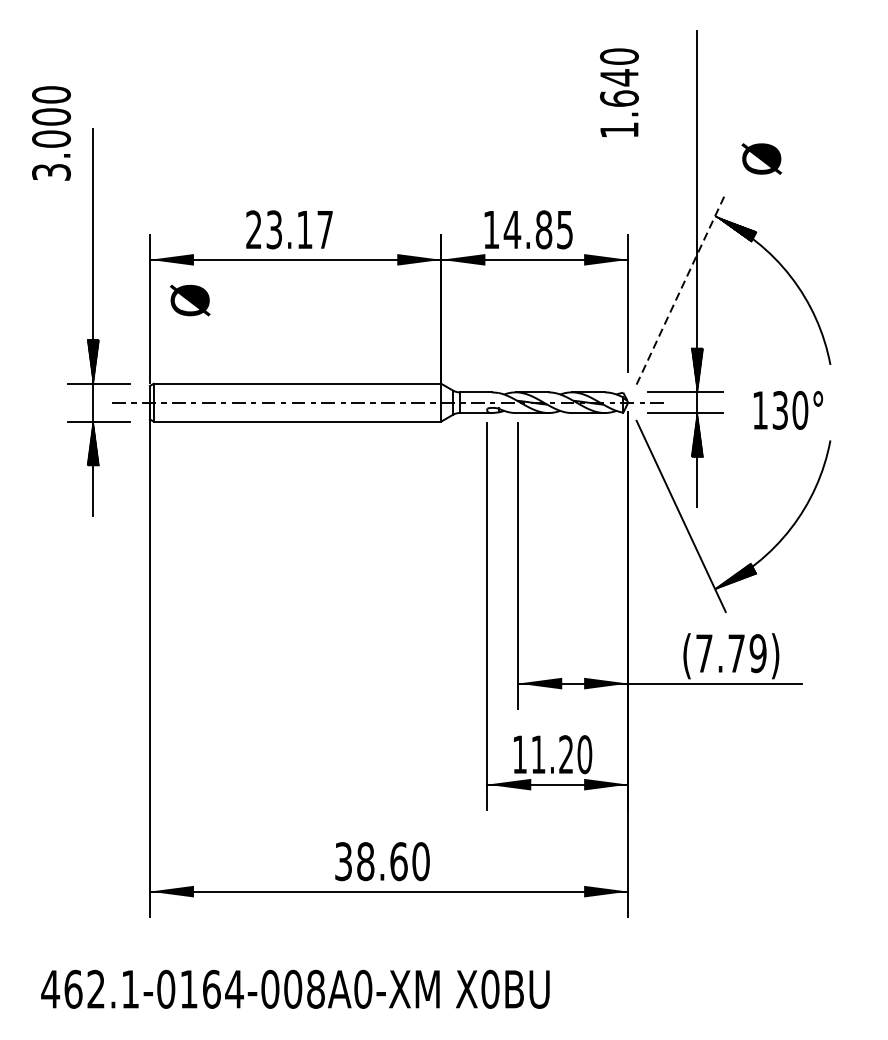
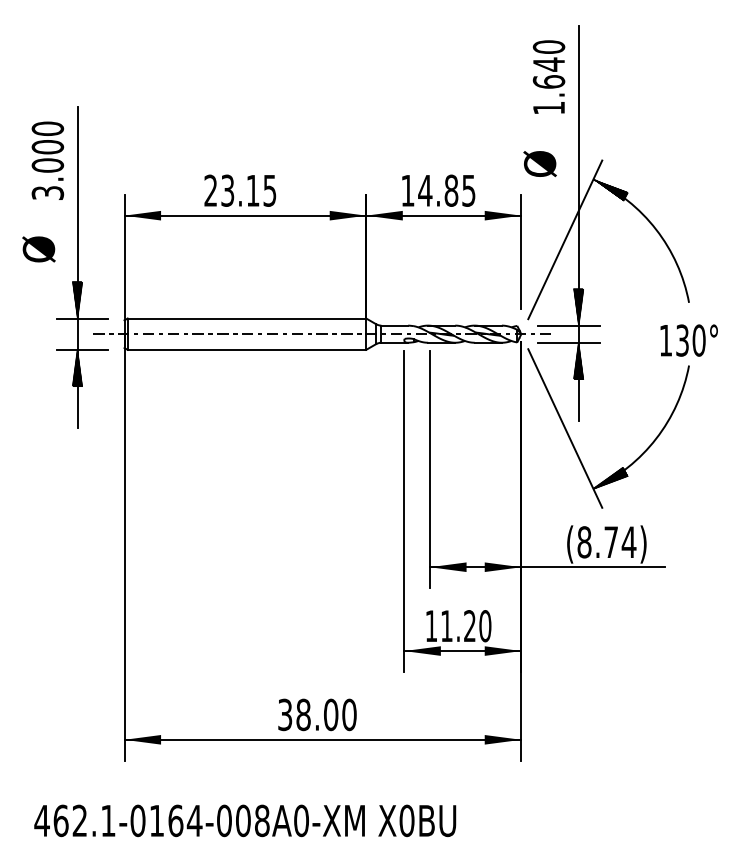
text: (618, 92) -> (548, 76), moved
text: (51, 133) -> (47, 160), moved
text: (761, 159) -> (539, 164), moved
text: (324, 229) -> (269, 190), 23.17 -> 23.15
line: (681, 288) -> (565, 239), dashed -> solid
text: (189, 300) -> (38, 249), moved
text: (787, 410) -> (688, 340), moved
text: (730, 653) -> (606, 542), (7.79) -> (8.74)
text: (399, 861) -> (331, 714), 38.60 -> 38.00

